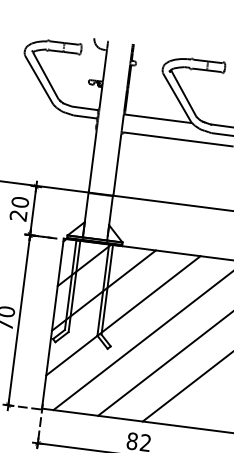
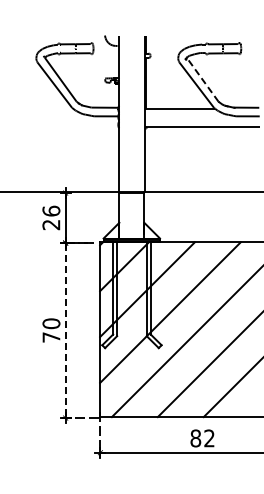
line: (183, 93) -> (202, 79), solid -> dashed
text: (20, 201) -> (51, 210), 20 -> 26
line: (19, 320) -> (65, 330), solid -> dashed

